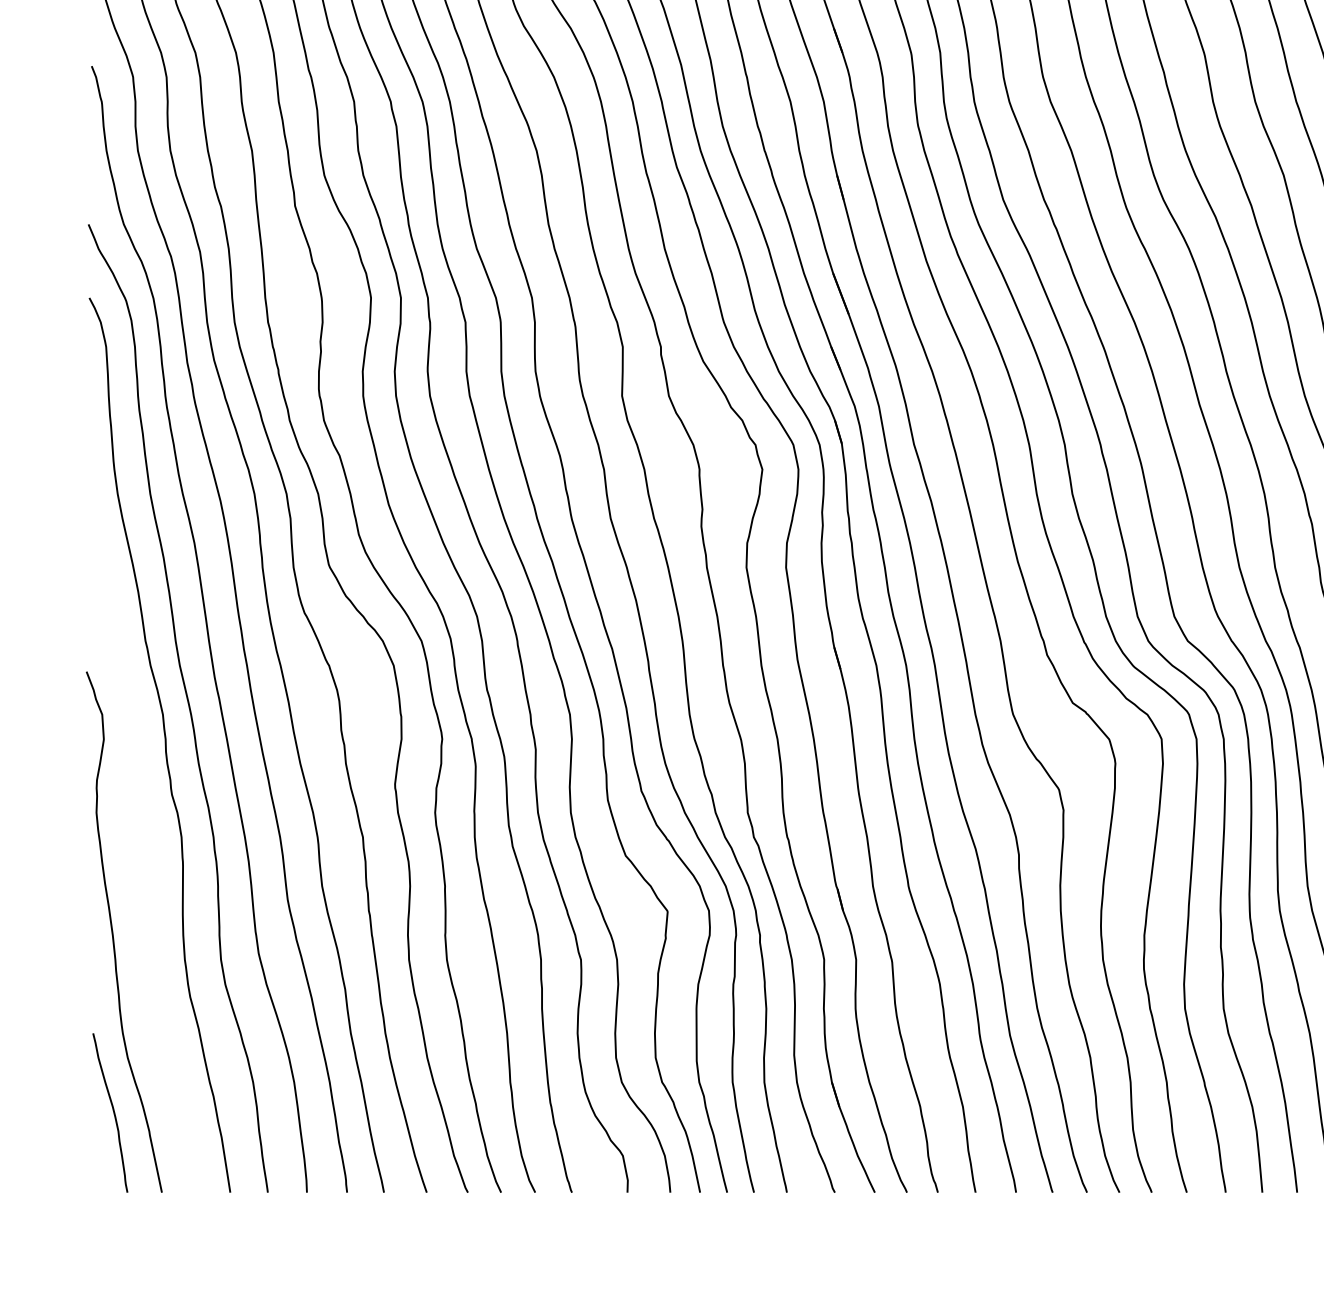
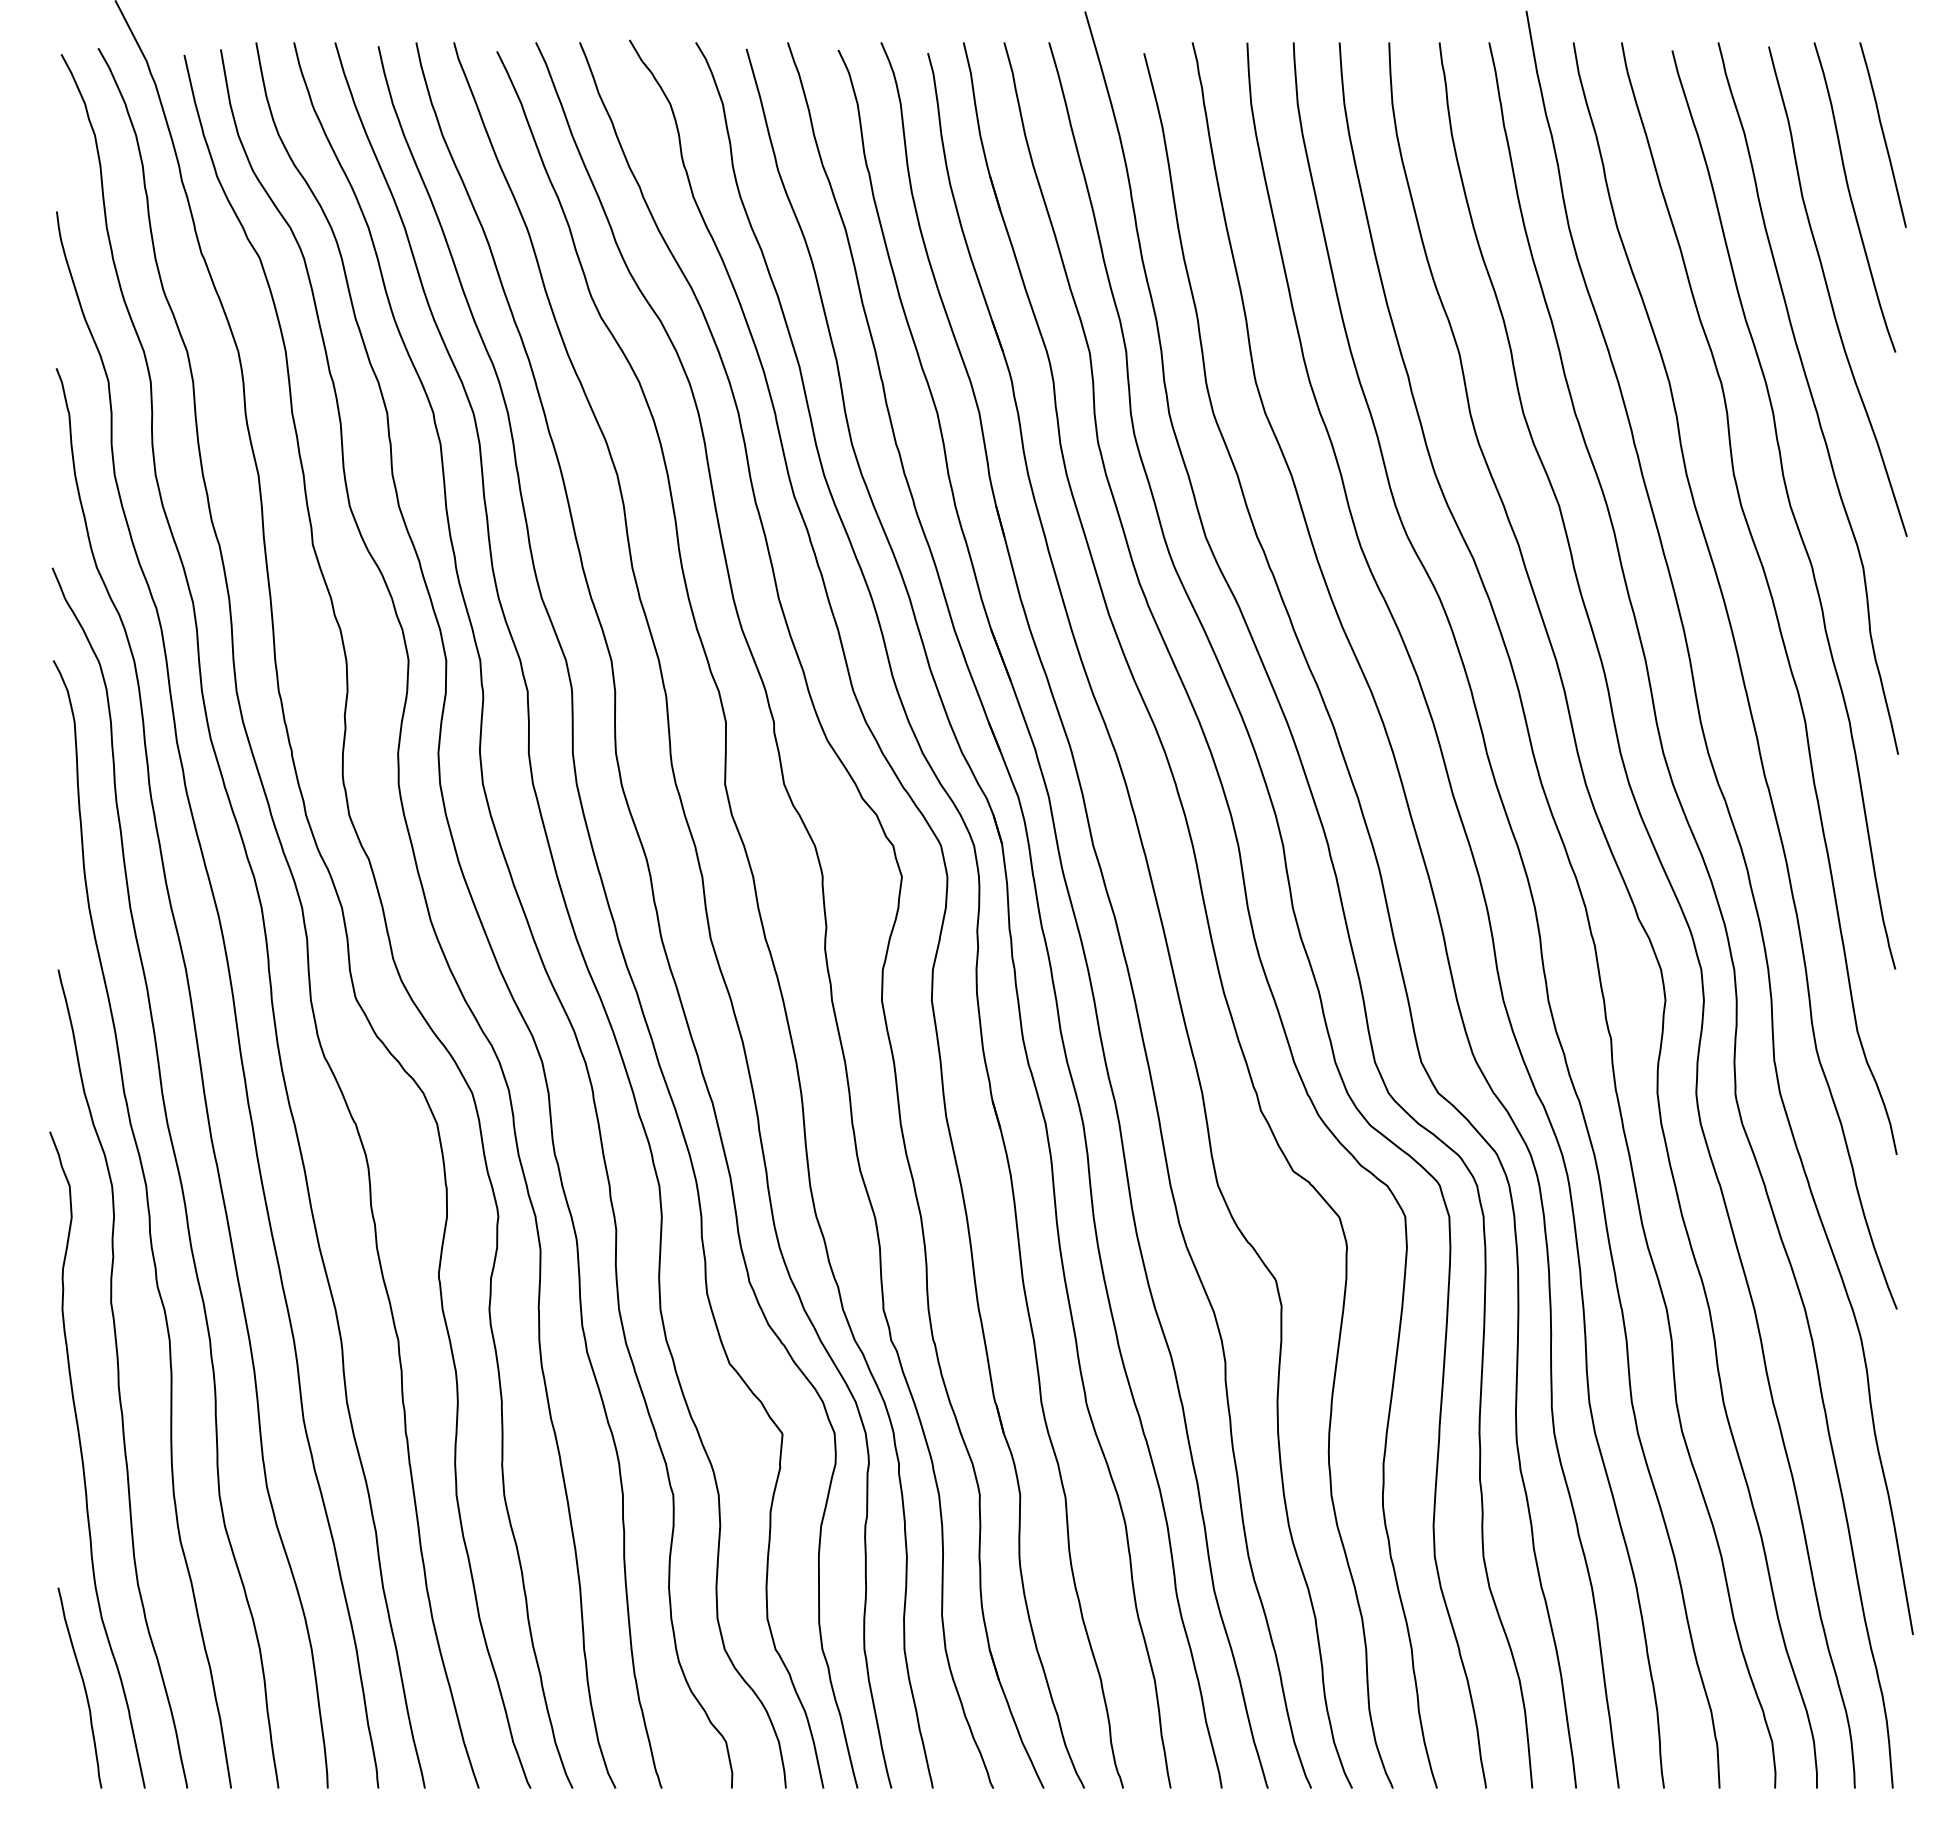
curve: (141, 867) -> (119, 1378), added

